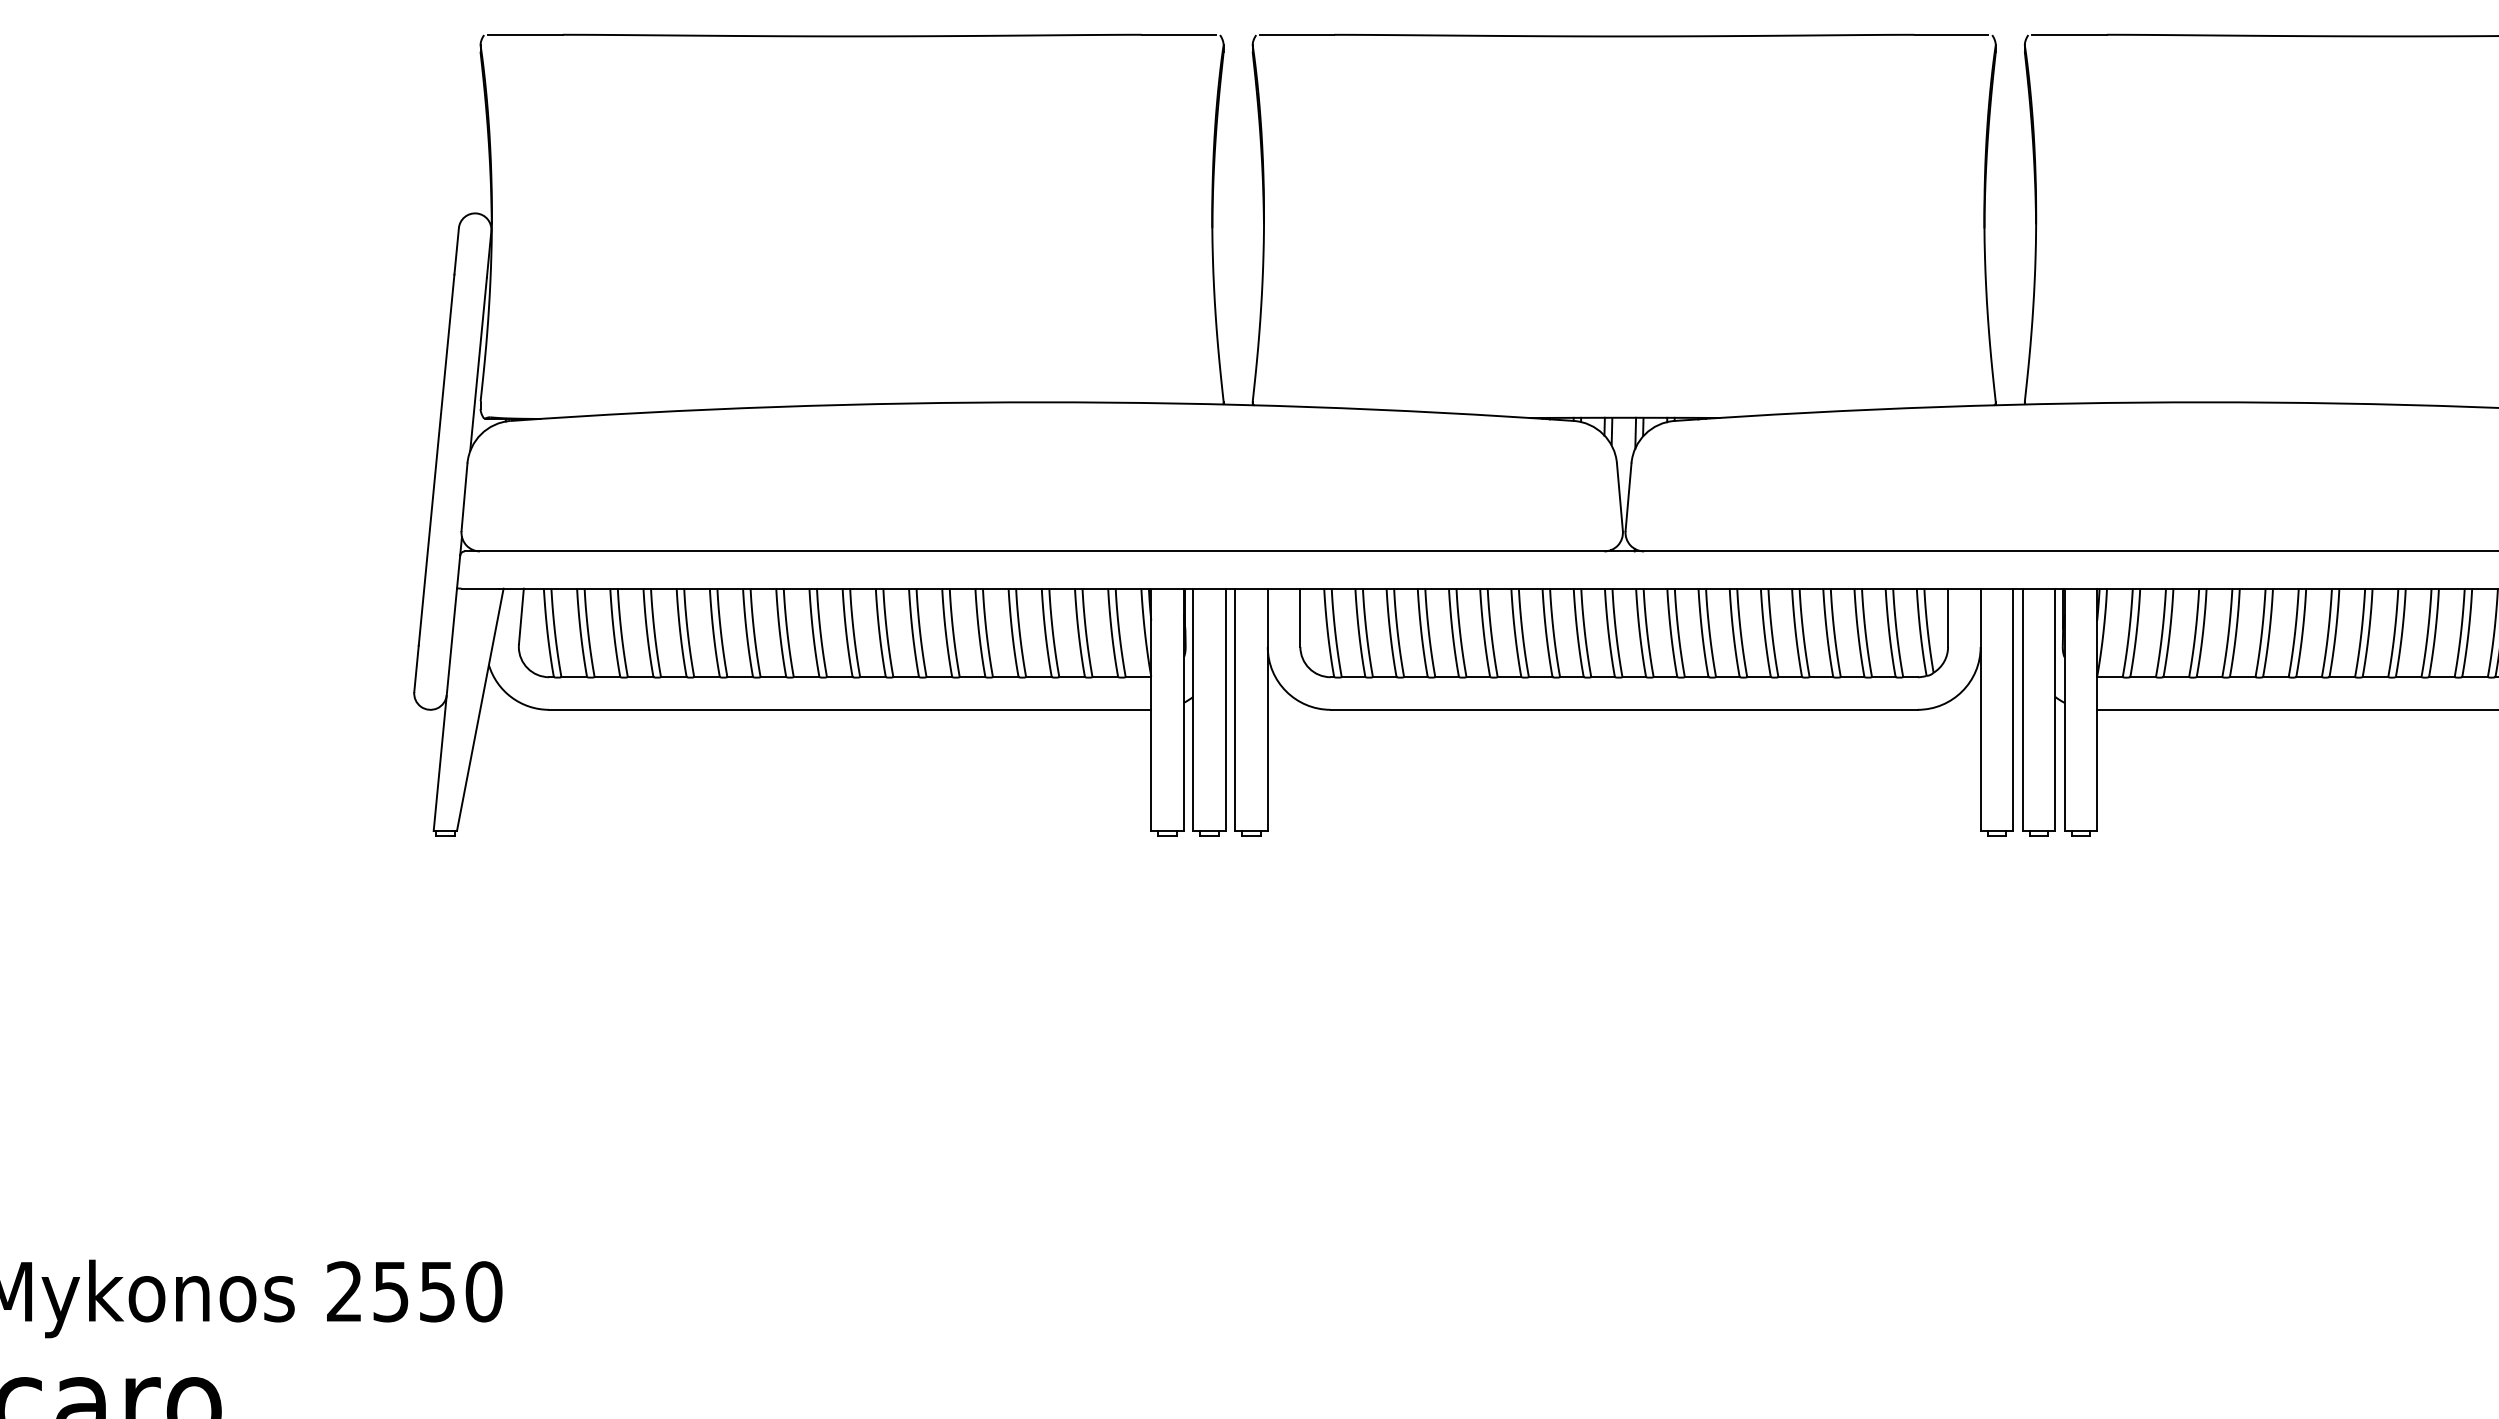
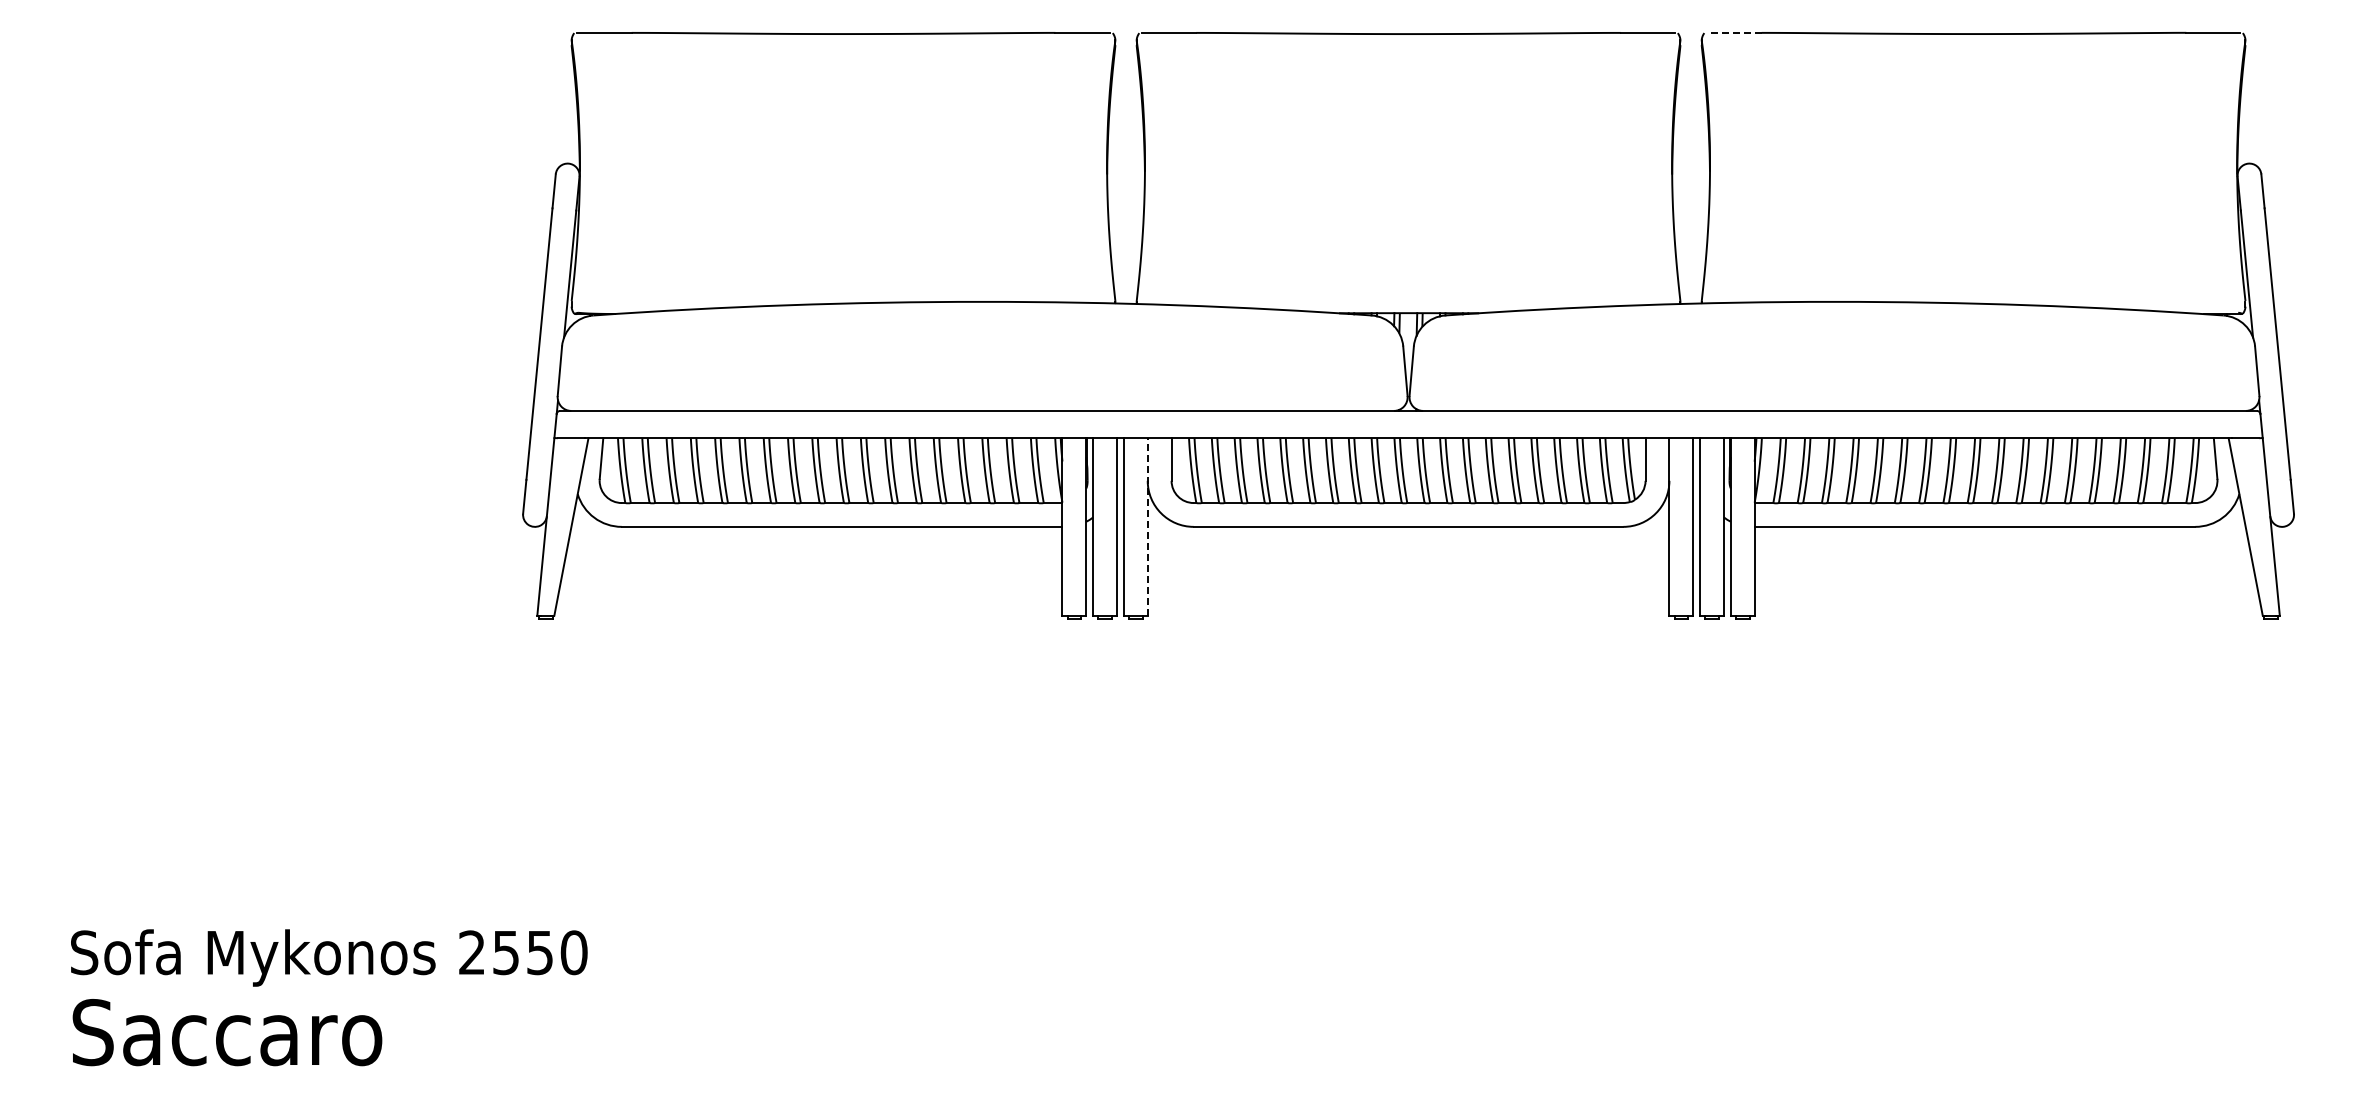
line: (2069, 34) -> (1734, 32), solid -> dashed
line: (1267, 709) -> (1147, 526), solid -> dashed

